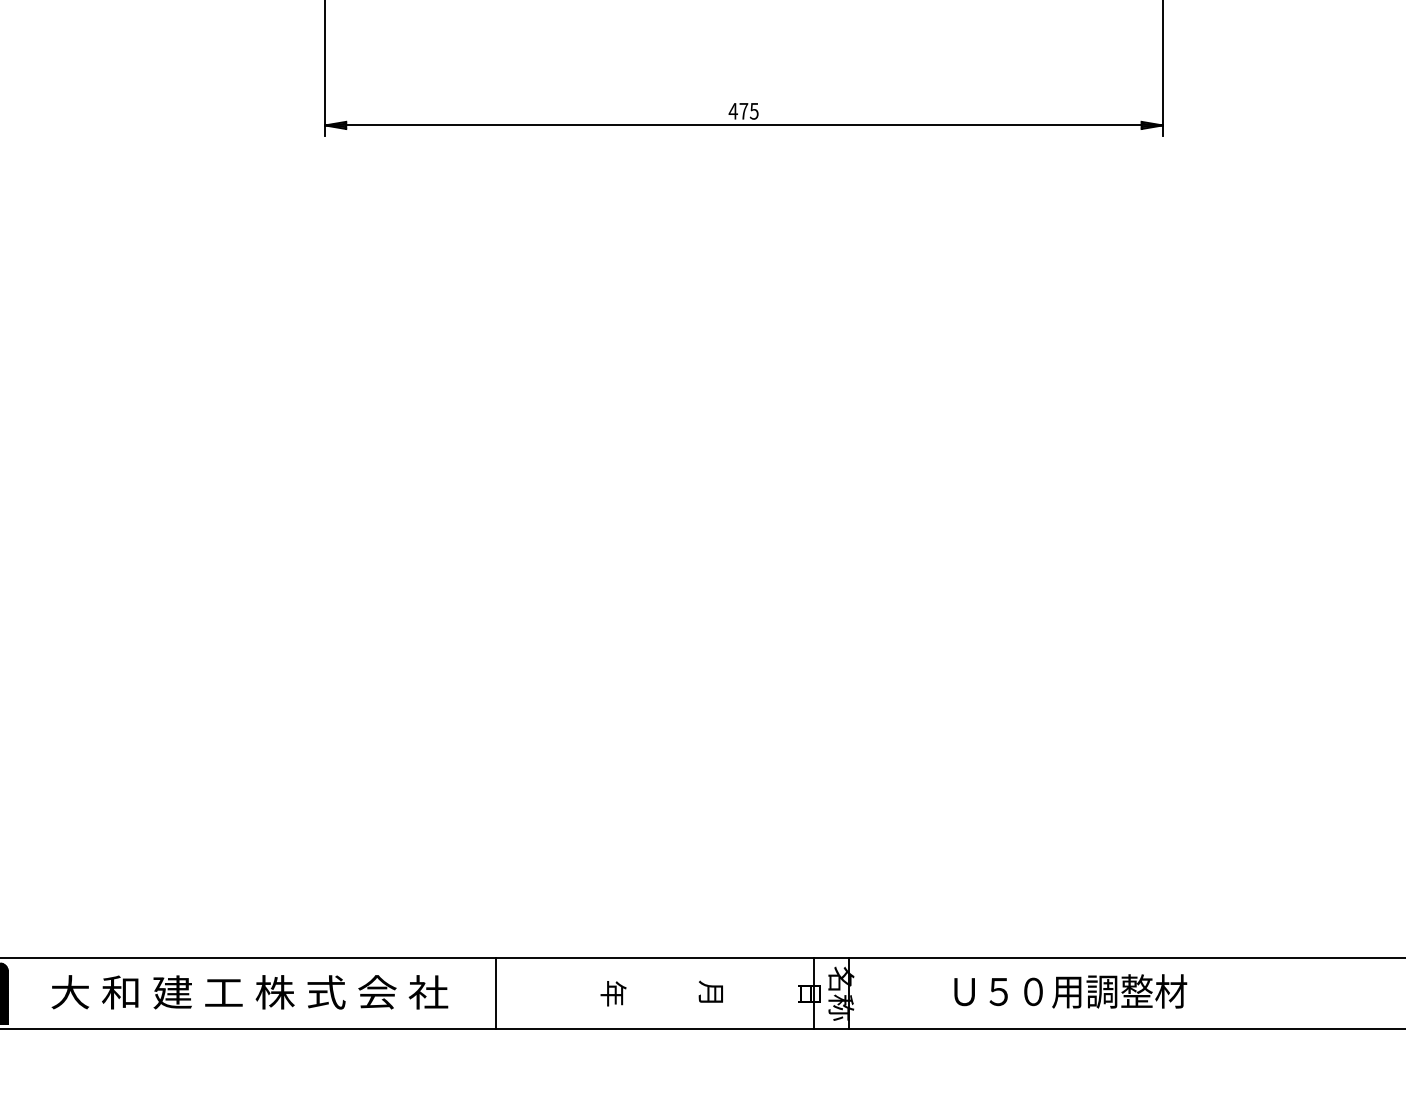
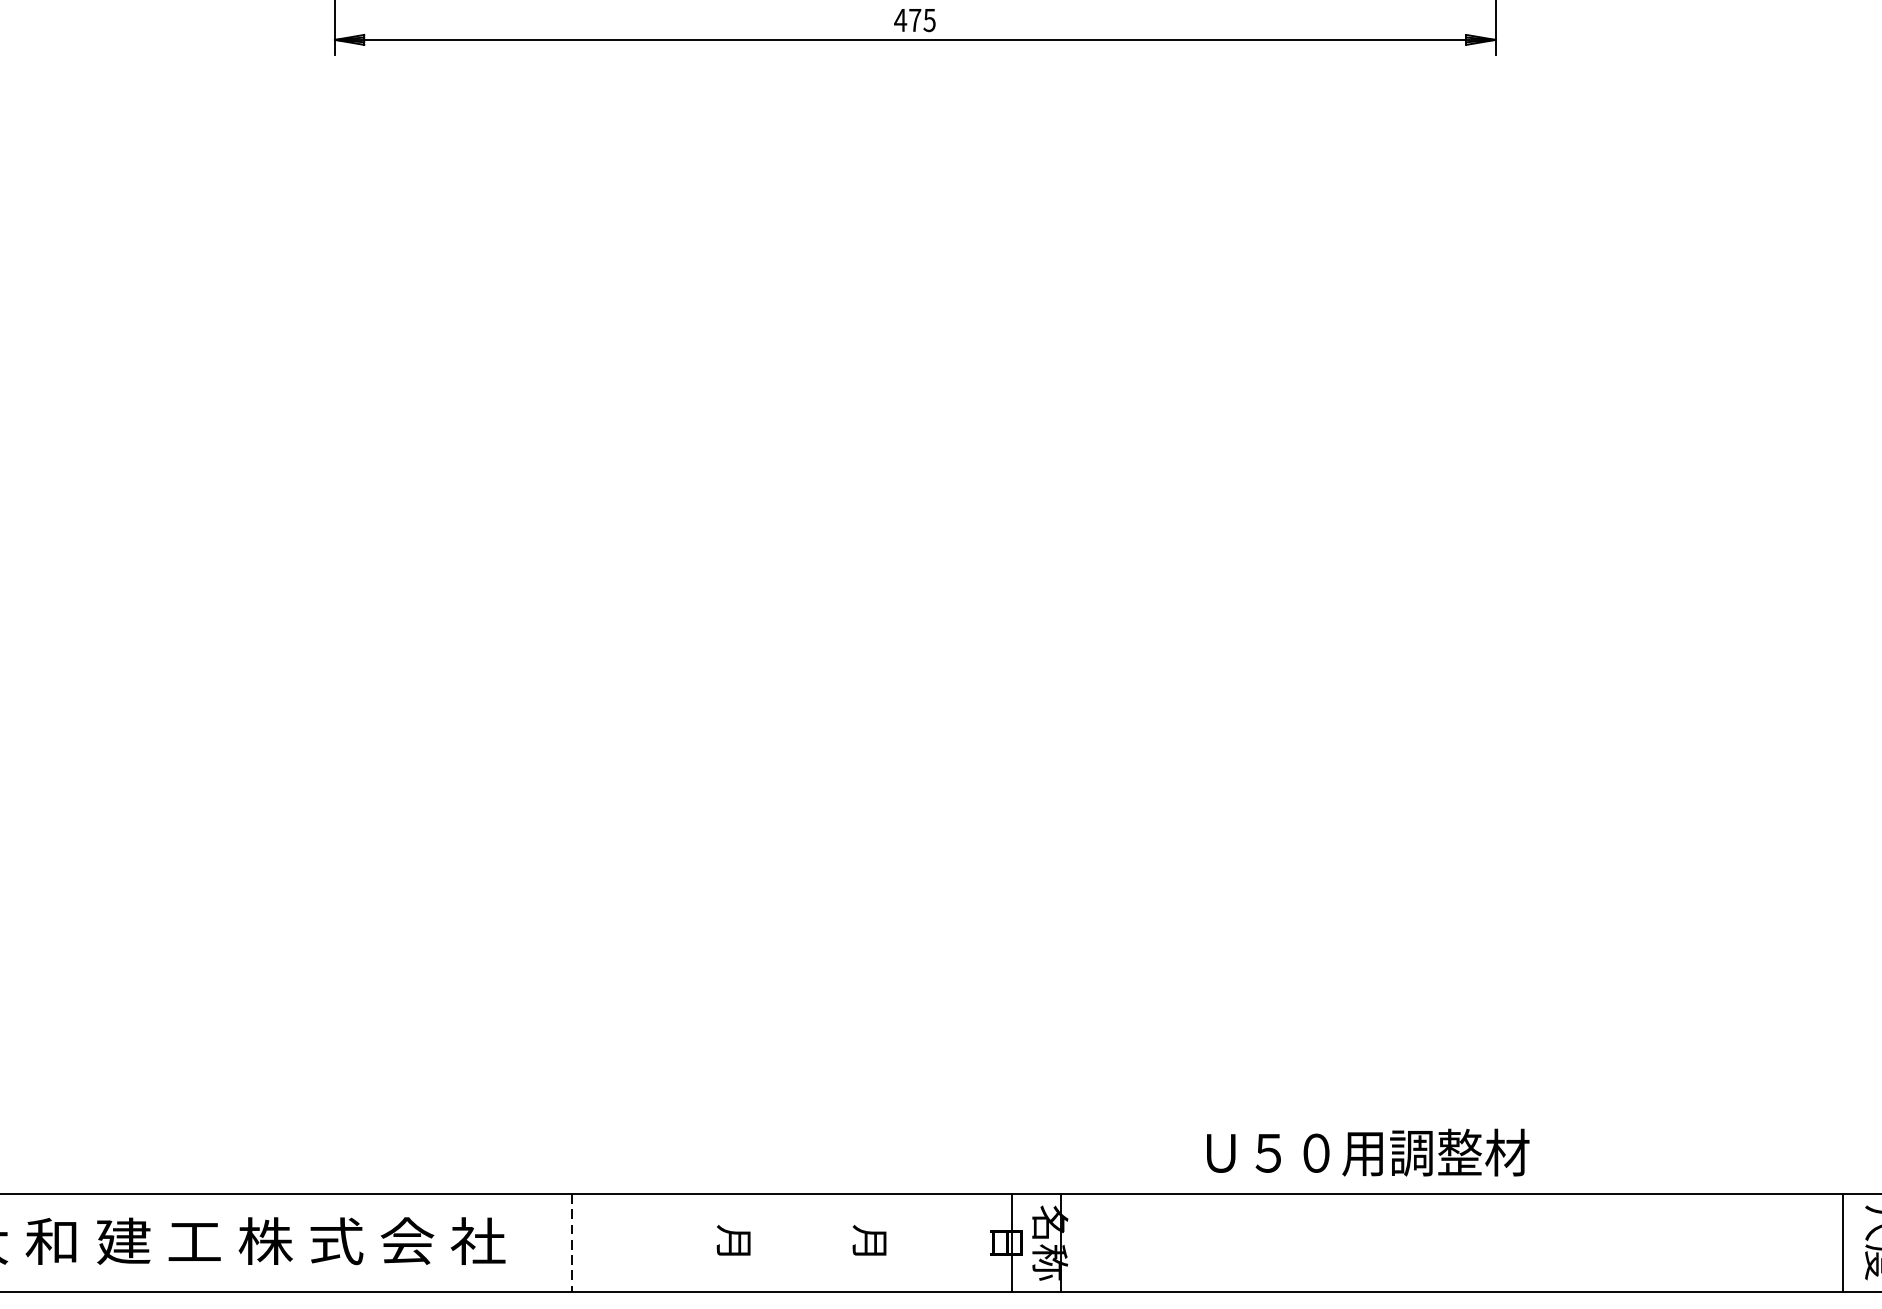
text: (1070, 991) -> (1367, 1152), moved
text: (613, 993) -> (734, 1242), 年 -> 月
line: (496, 994) -> (572, 1244), solid -> dashed

